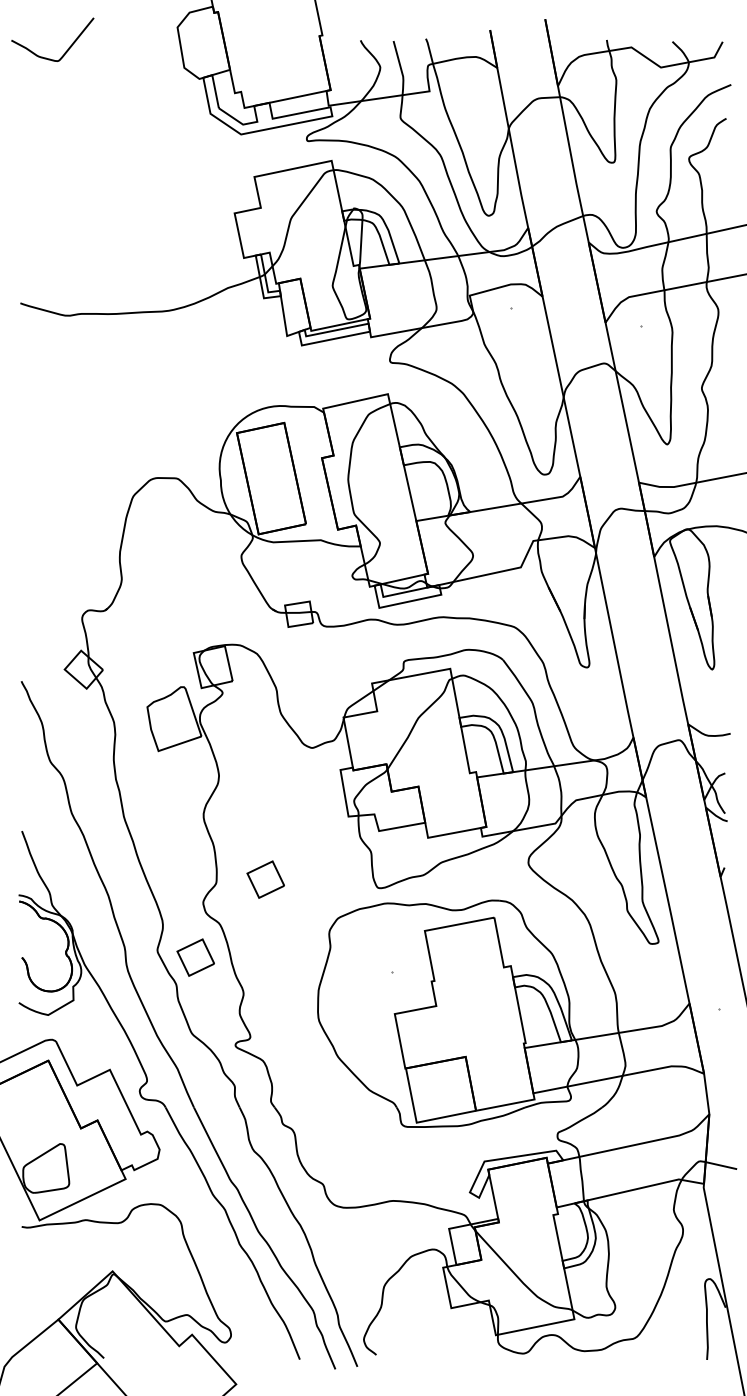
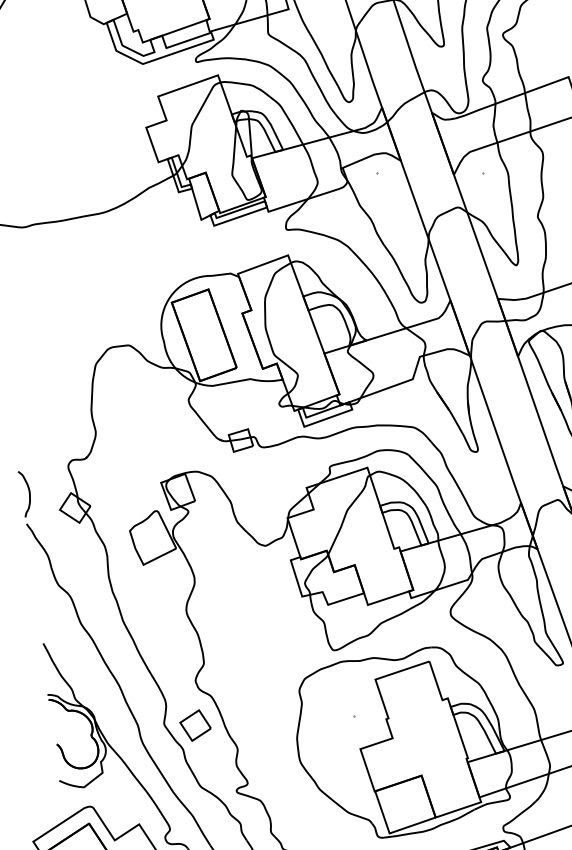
curve: (29, 644) -> (29, 493), added
part: (265, 879) -> (242, 655), removed

